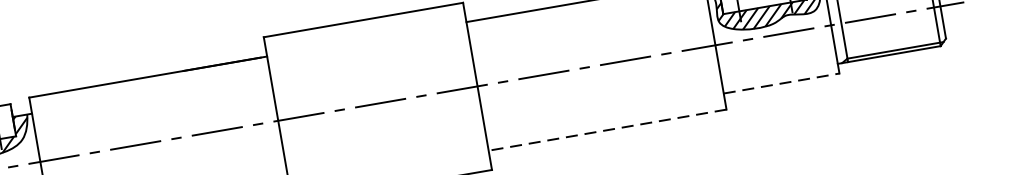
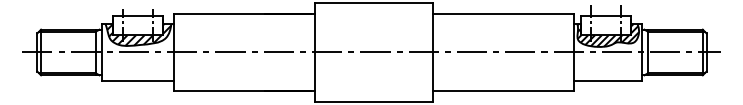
line: (783, 84) -> (608, 81), dashed -> solid
line: (606, 130) -> (502, 90), dashed -> solid

